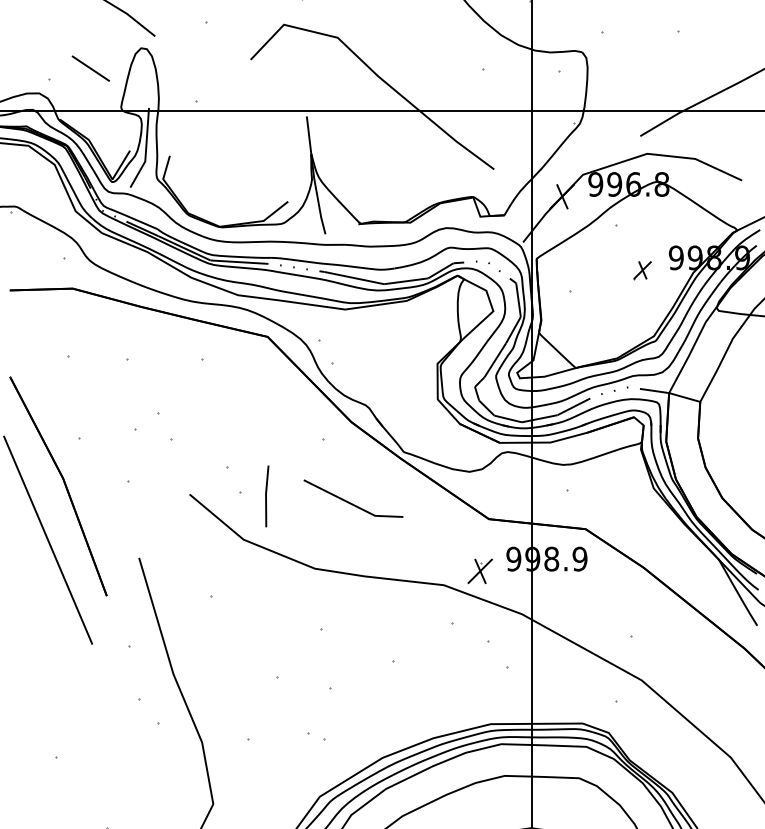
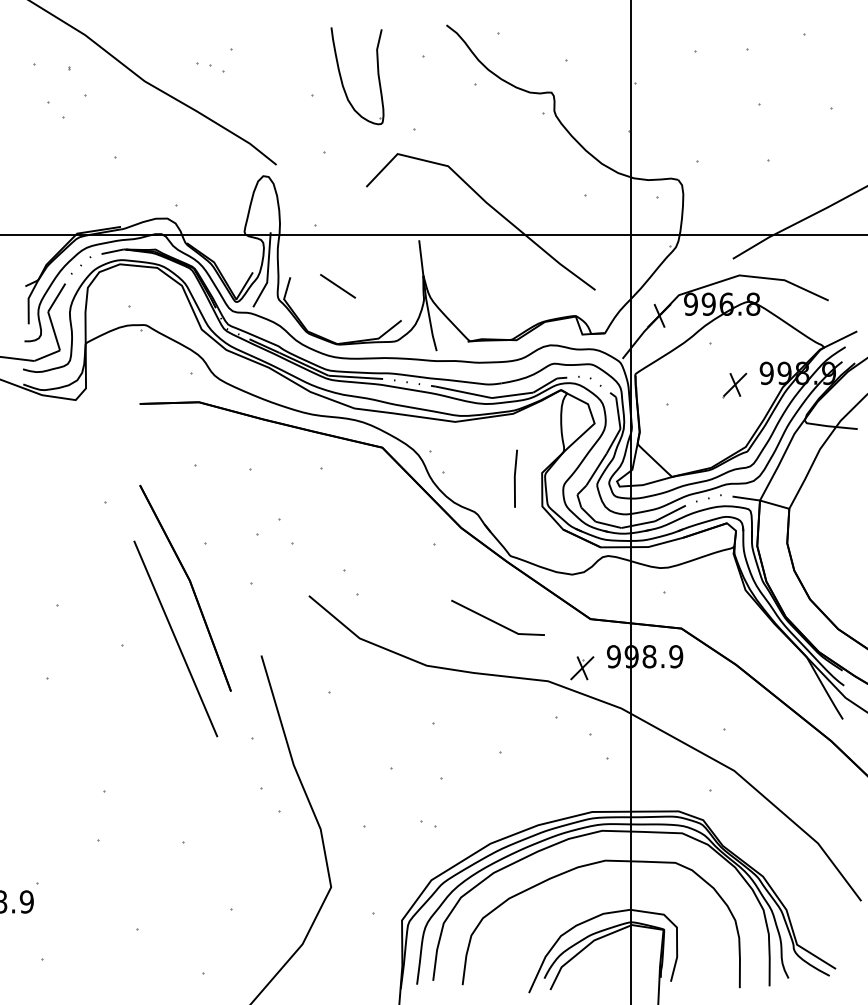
line: (91, 68) -> (338, 286), moved
part: (642, 270) -> (734, 385), size x1.43
line: (266, 496) -> (515, 478), moved
line: (350, 502) -> (495, 621), moved

